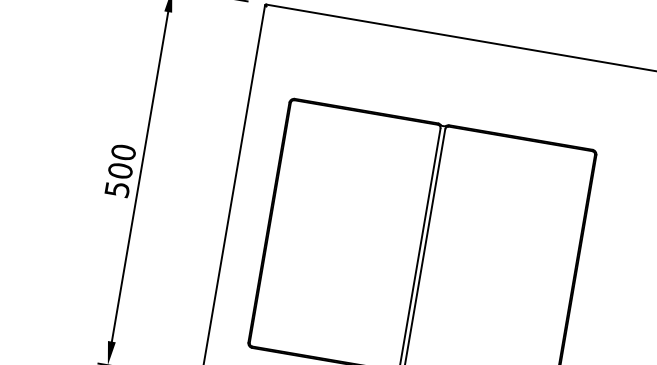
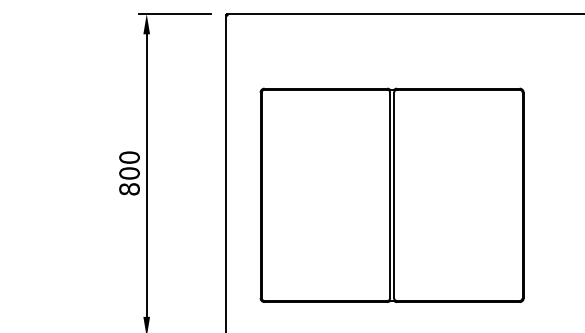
text: (117, 189) -> (129, 189), 500 -> 800

